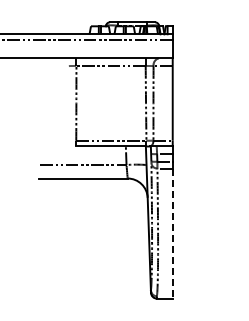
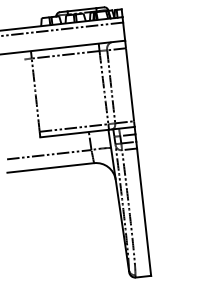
line: (172, 234) -> (143, 213), dashed -> solid

